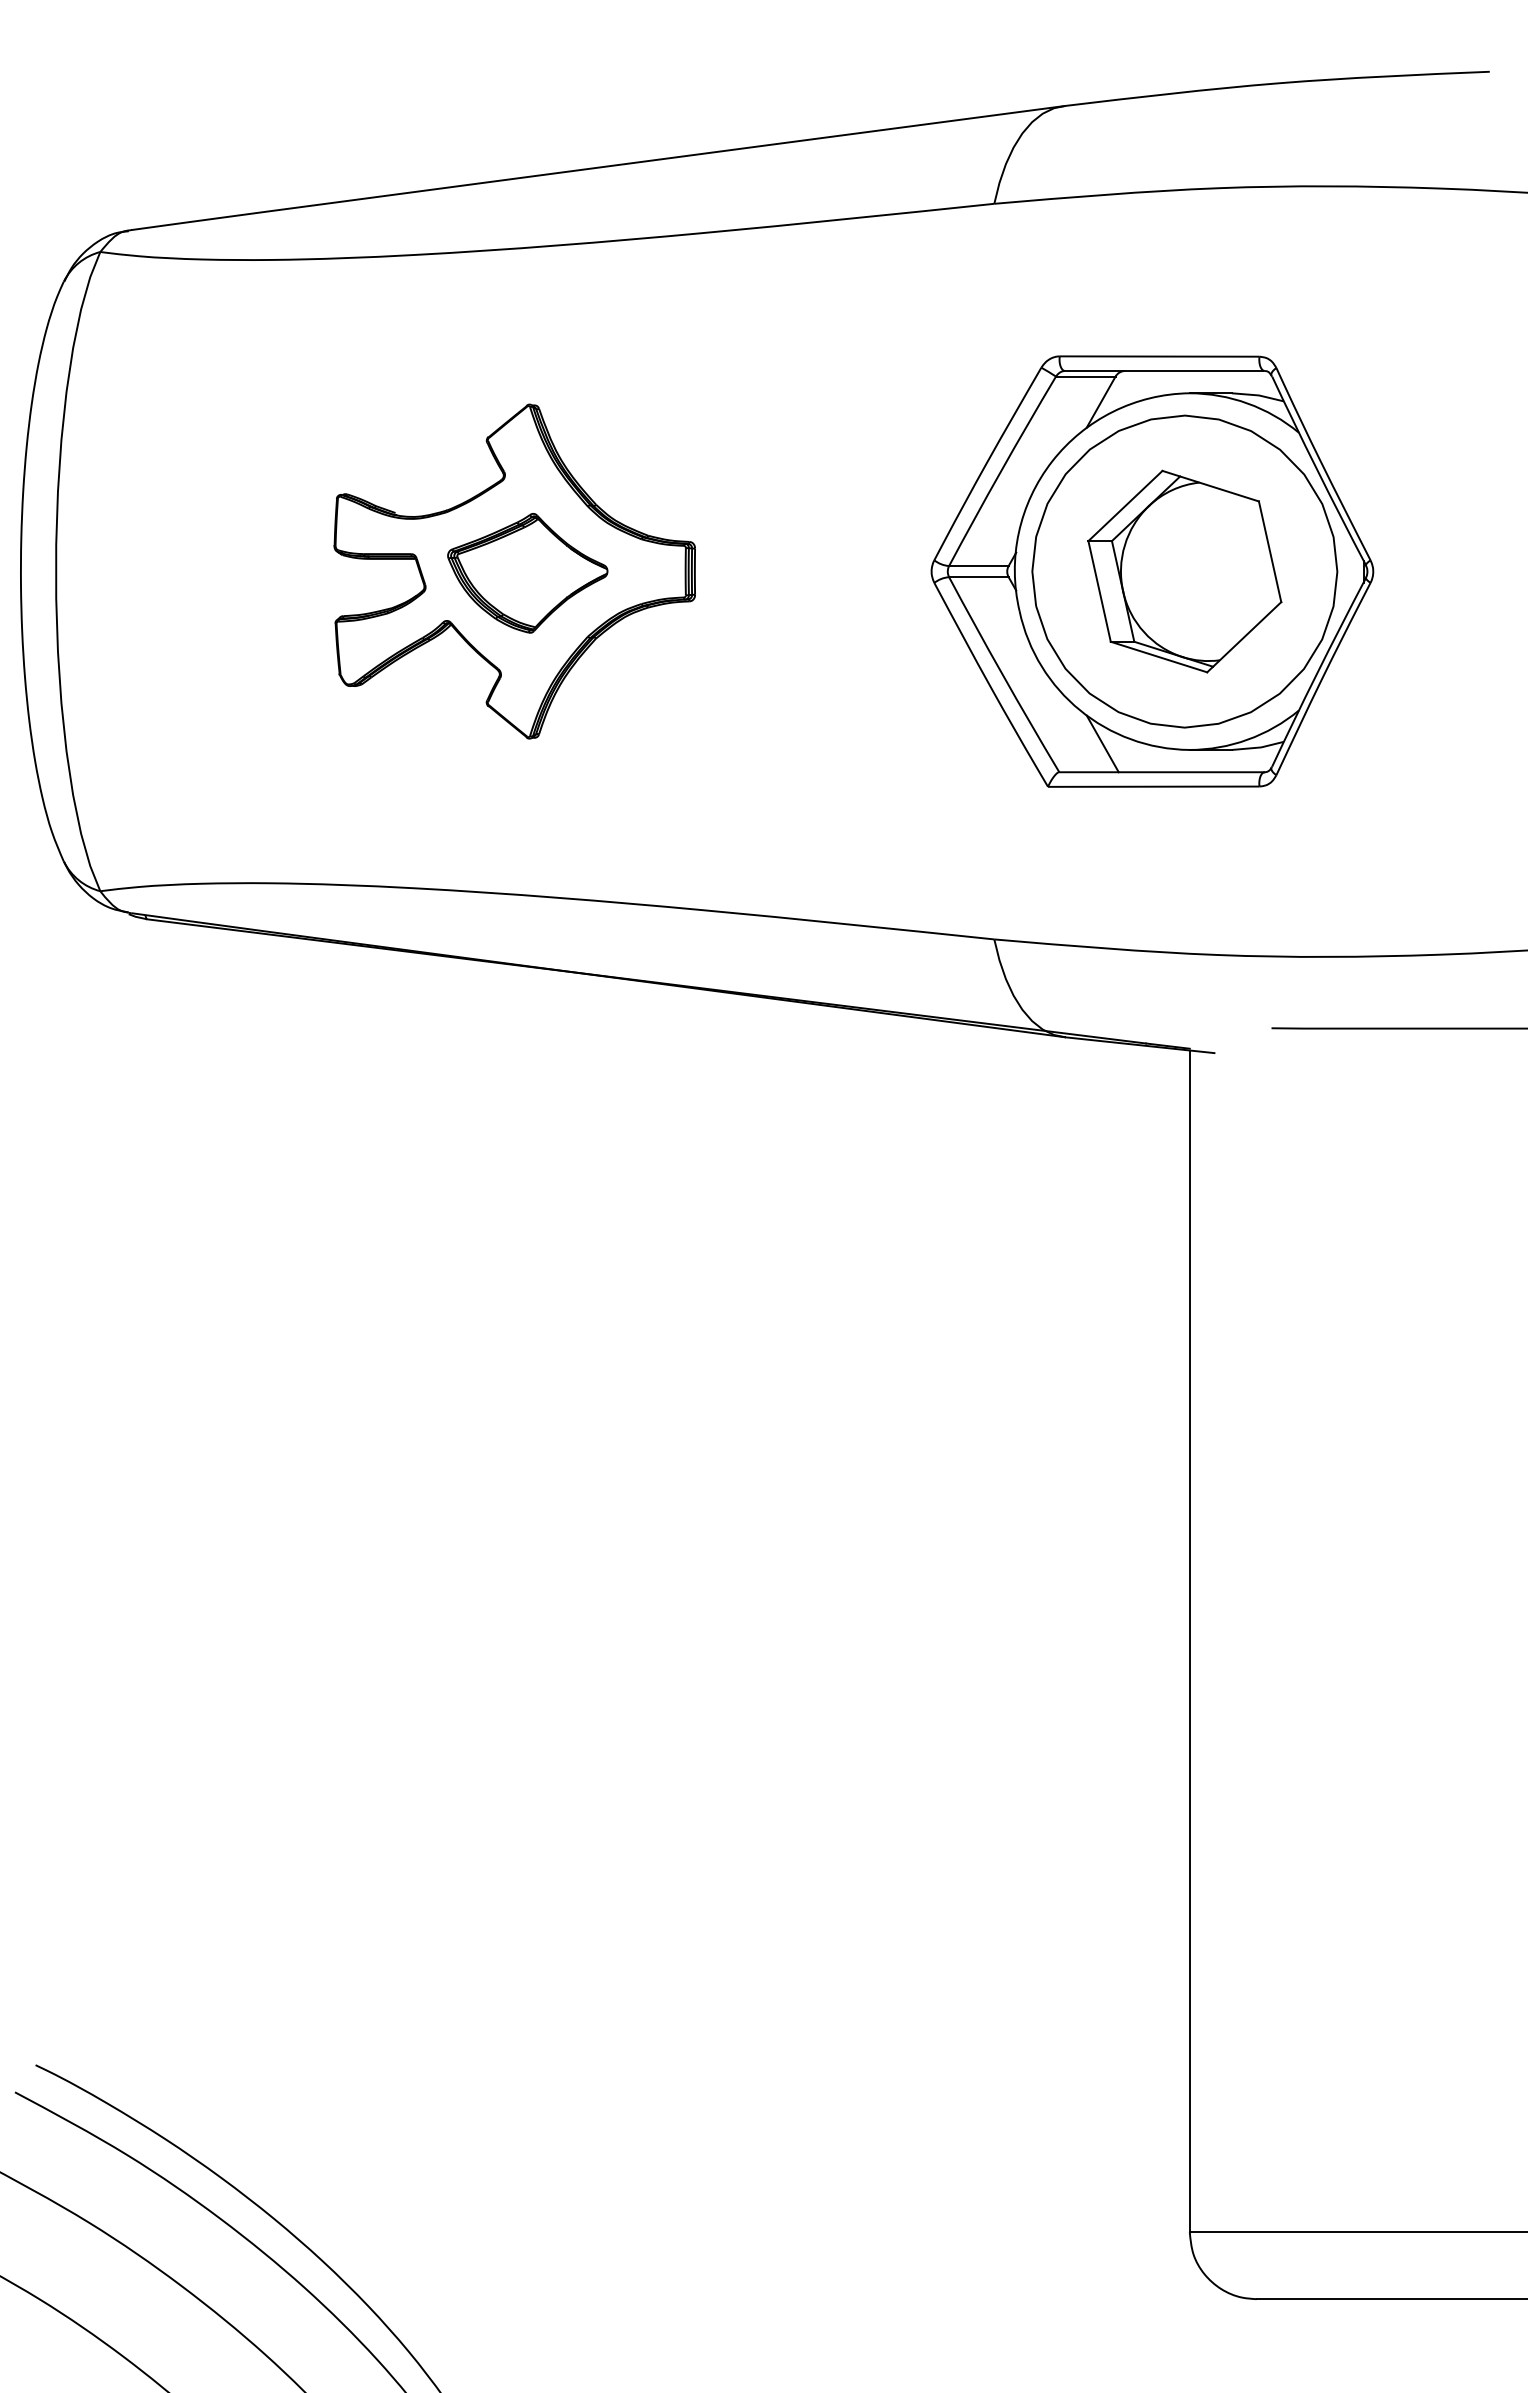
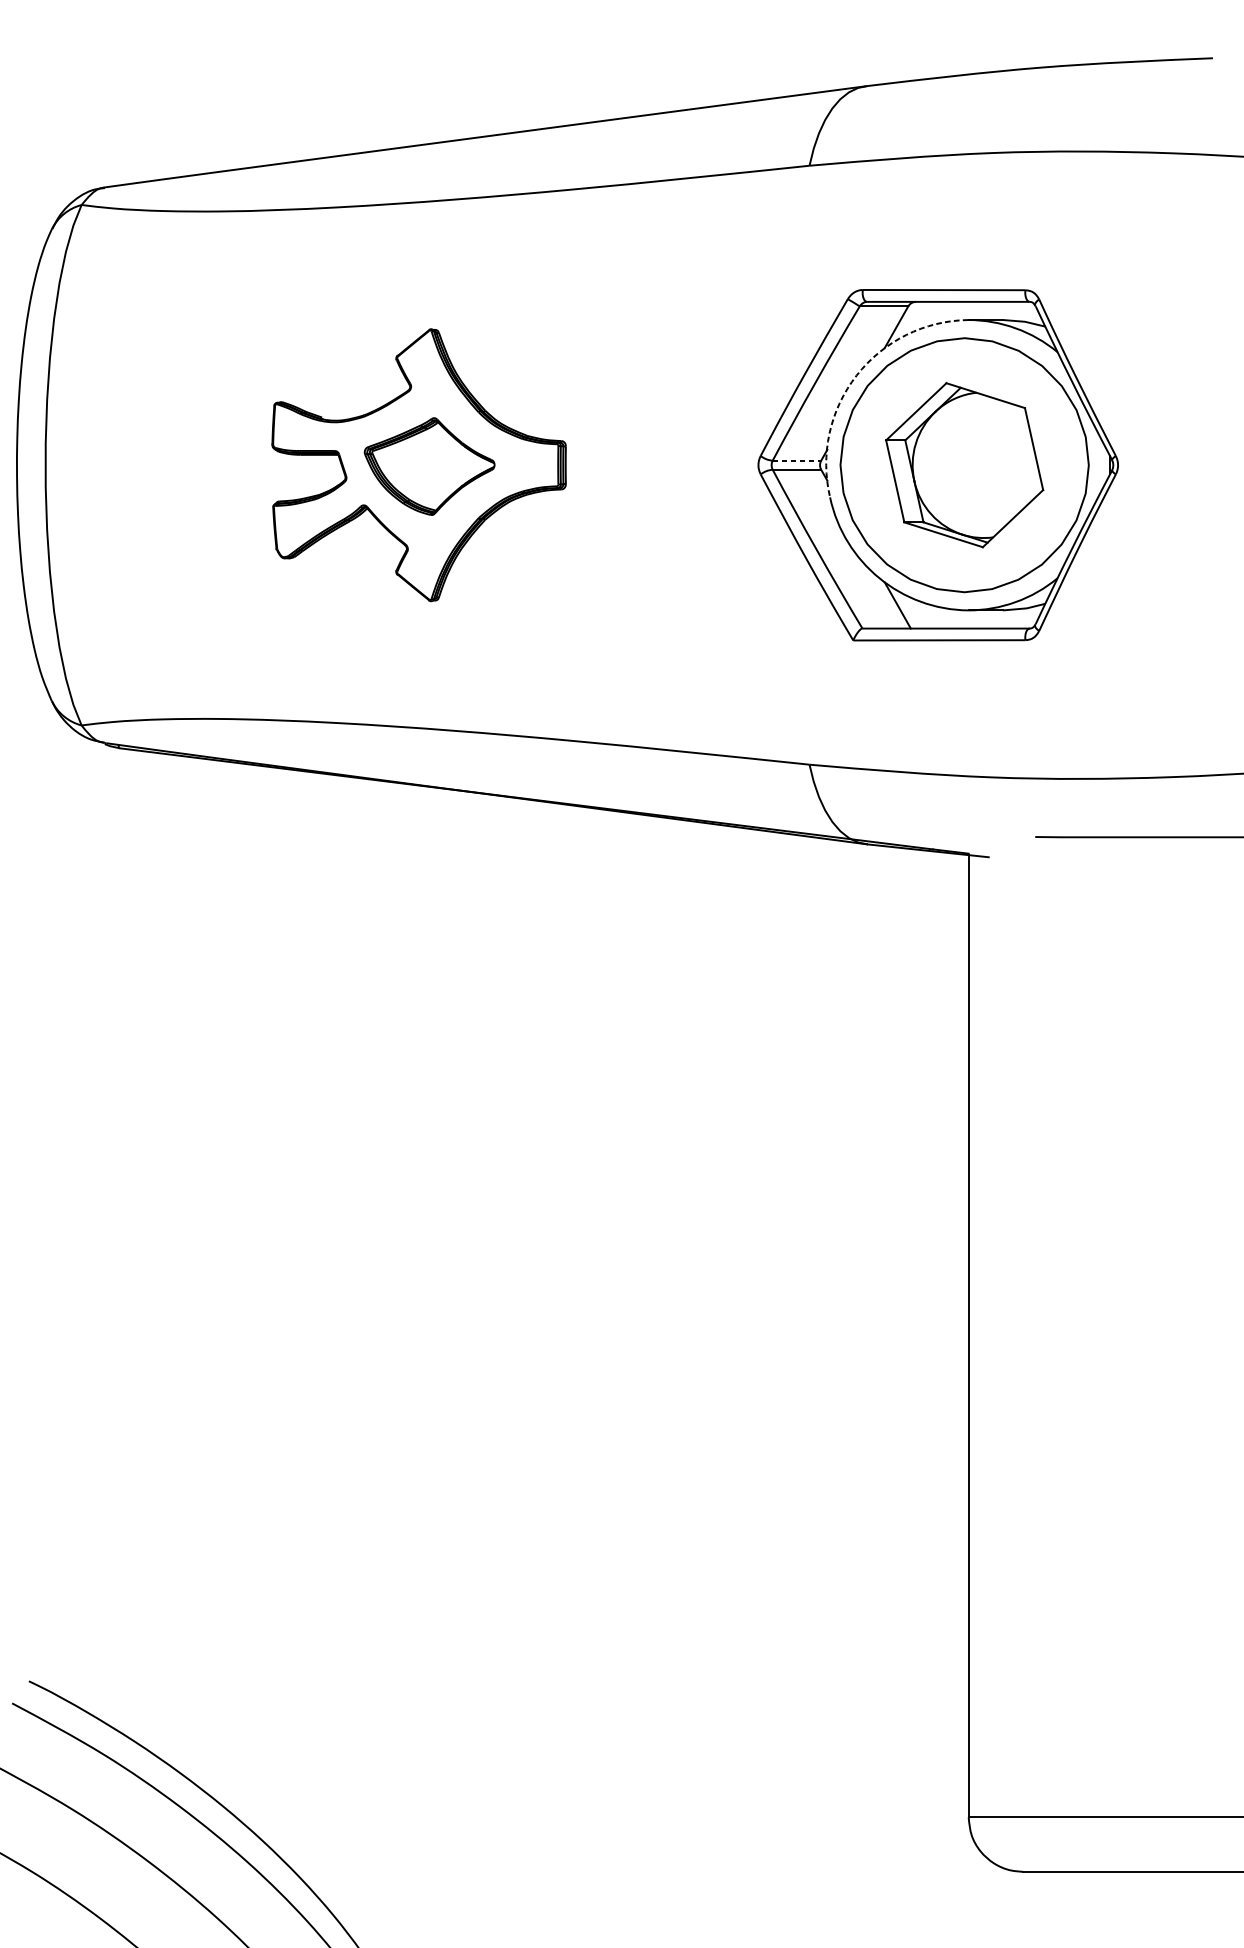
arc: (1052, 461) -> (856, 375), solid -> dashed
line: (978, 566) -> (796, 461), solid -> dashed

